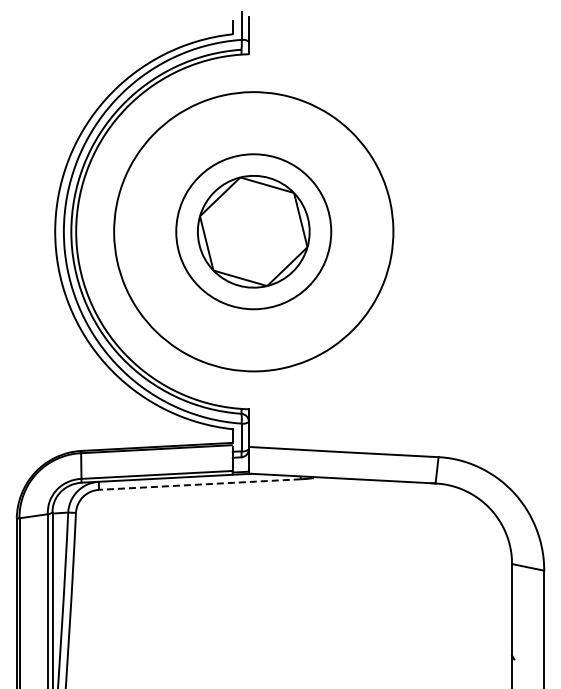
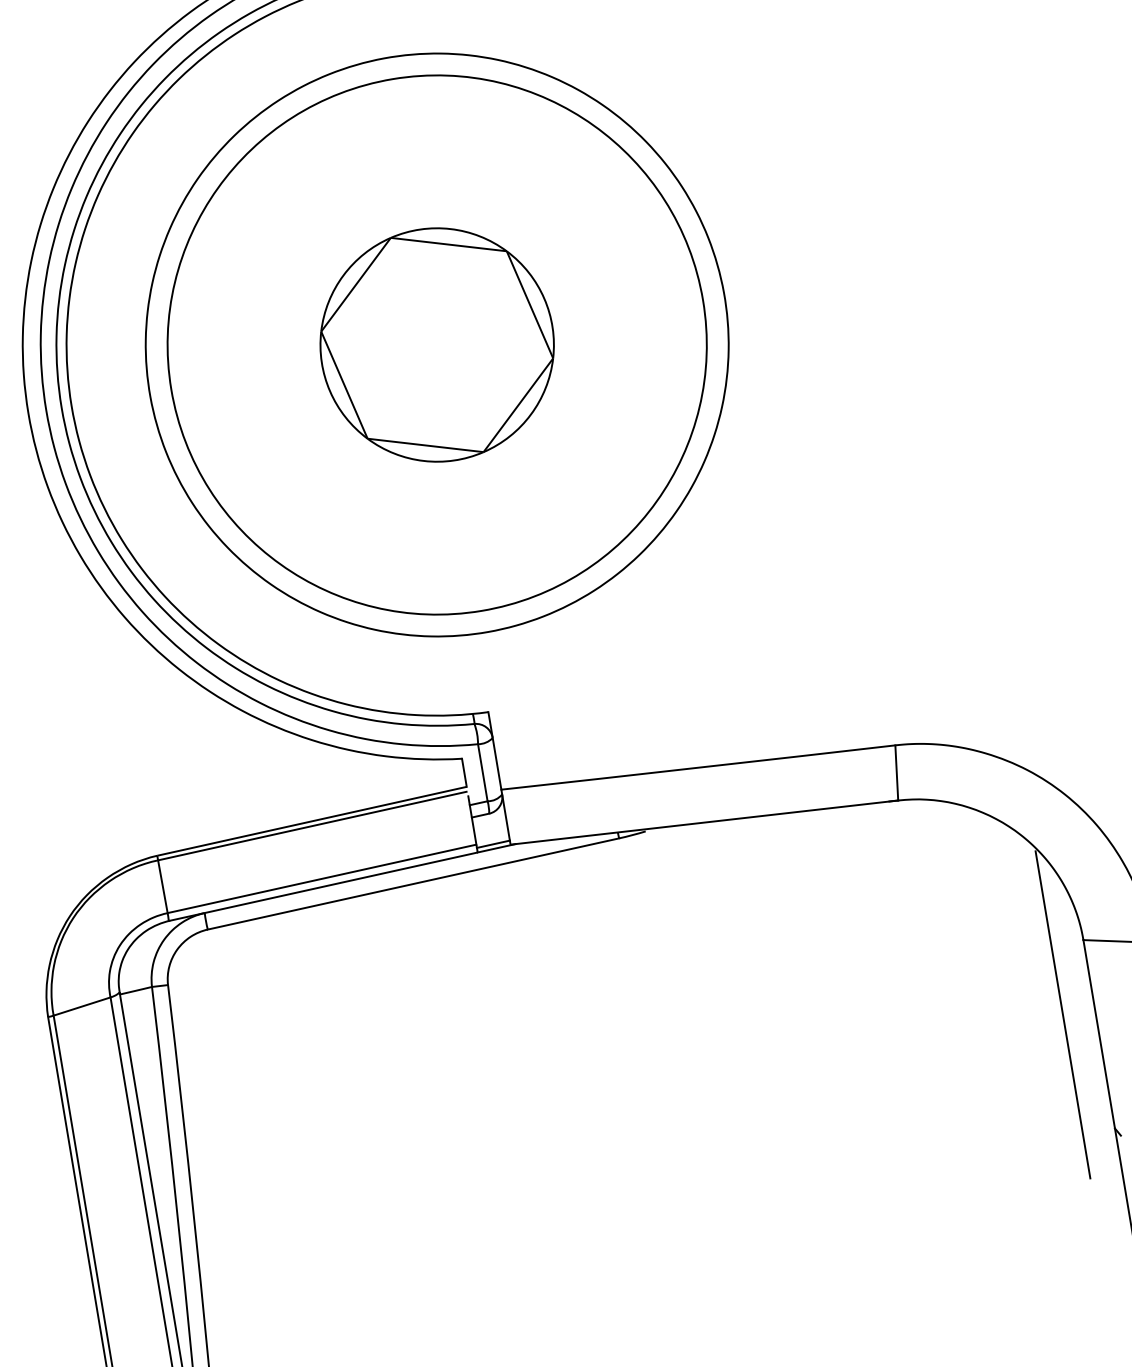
circle: (253, 231) -> (436, 344), size x1.67
line: (199, 484) -> (412, 883), dashed -> solid
line: (496, 597) -> (1062, 1014), added

